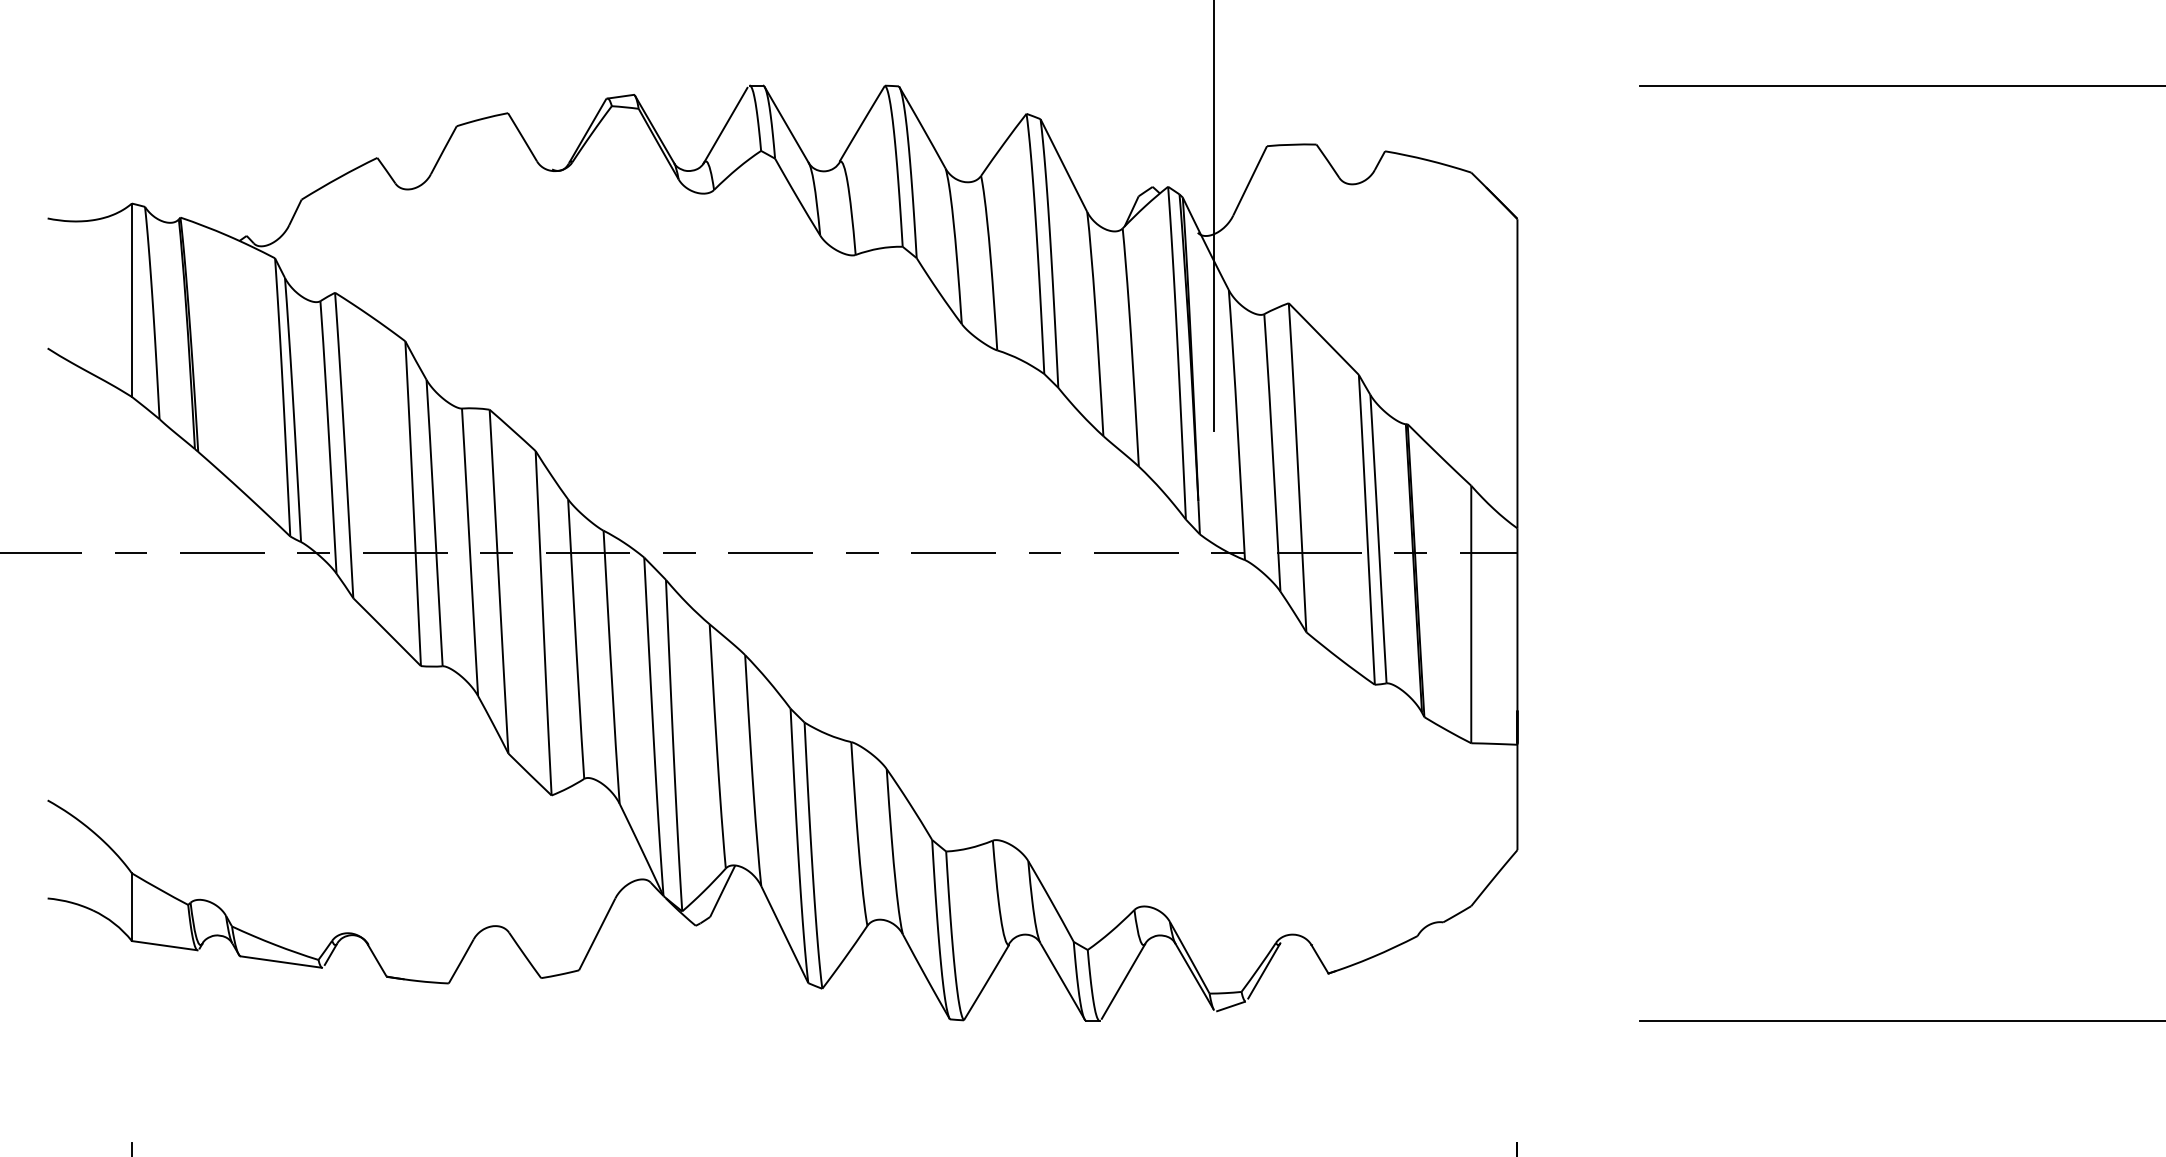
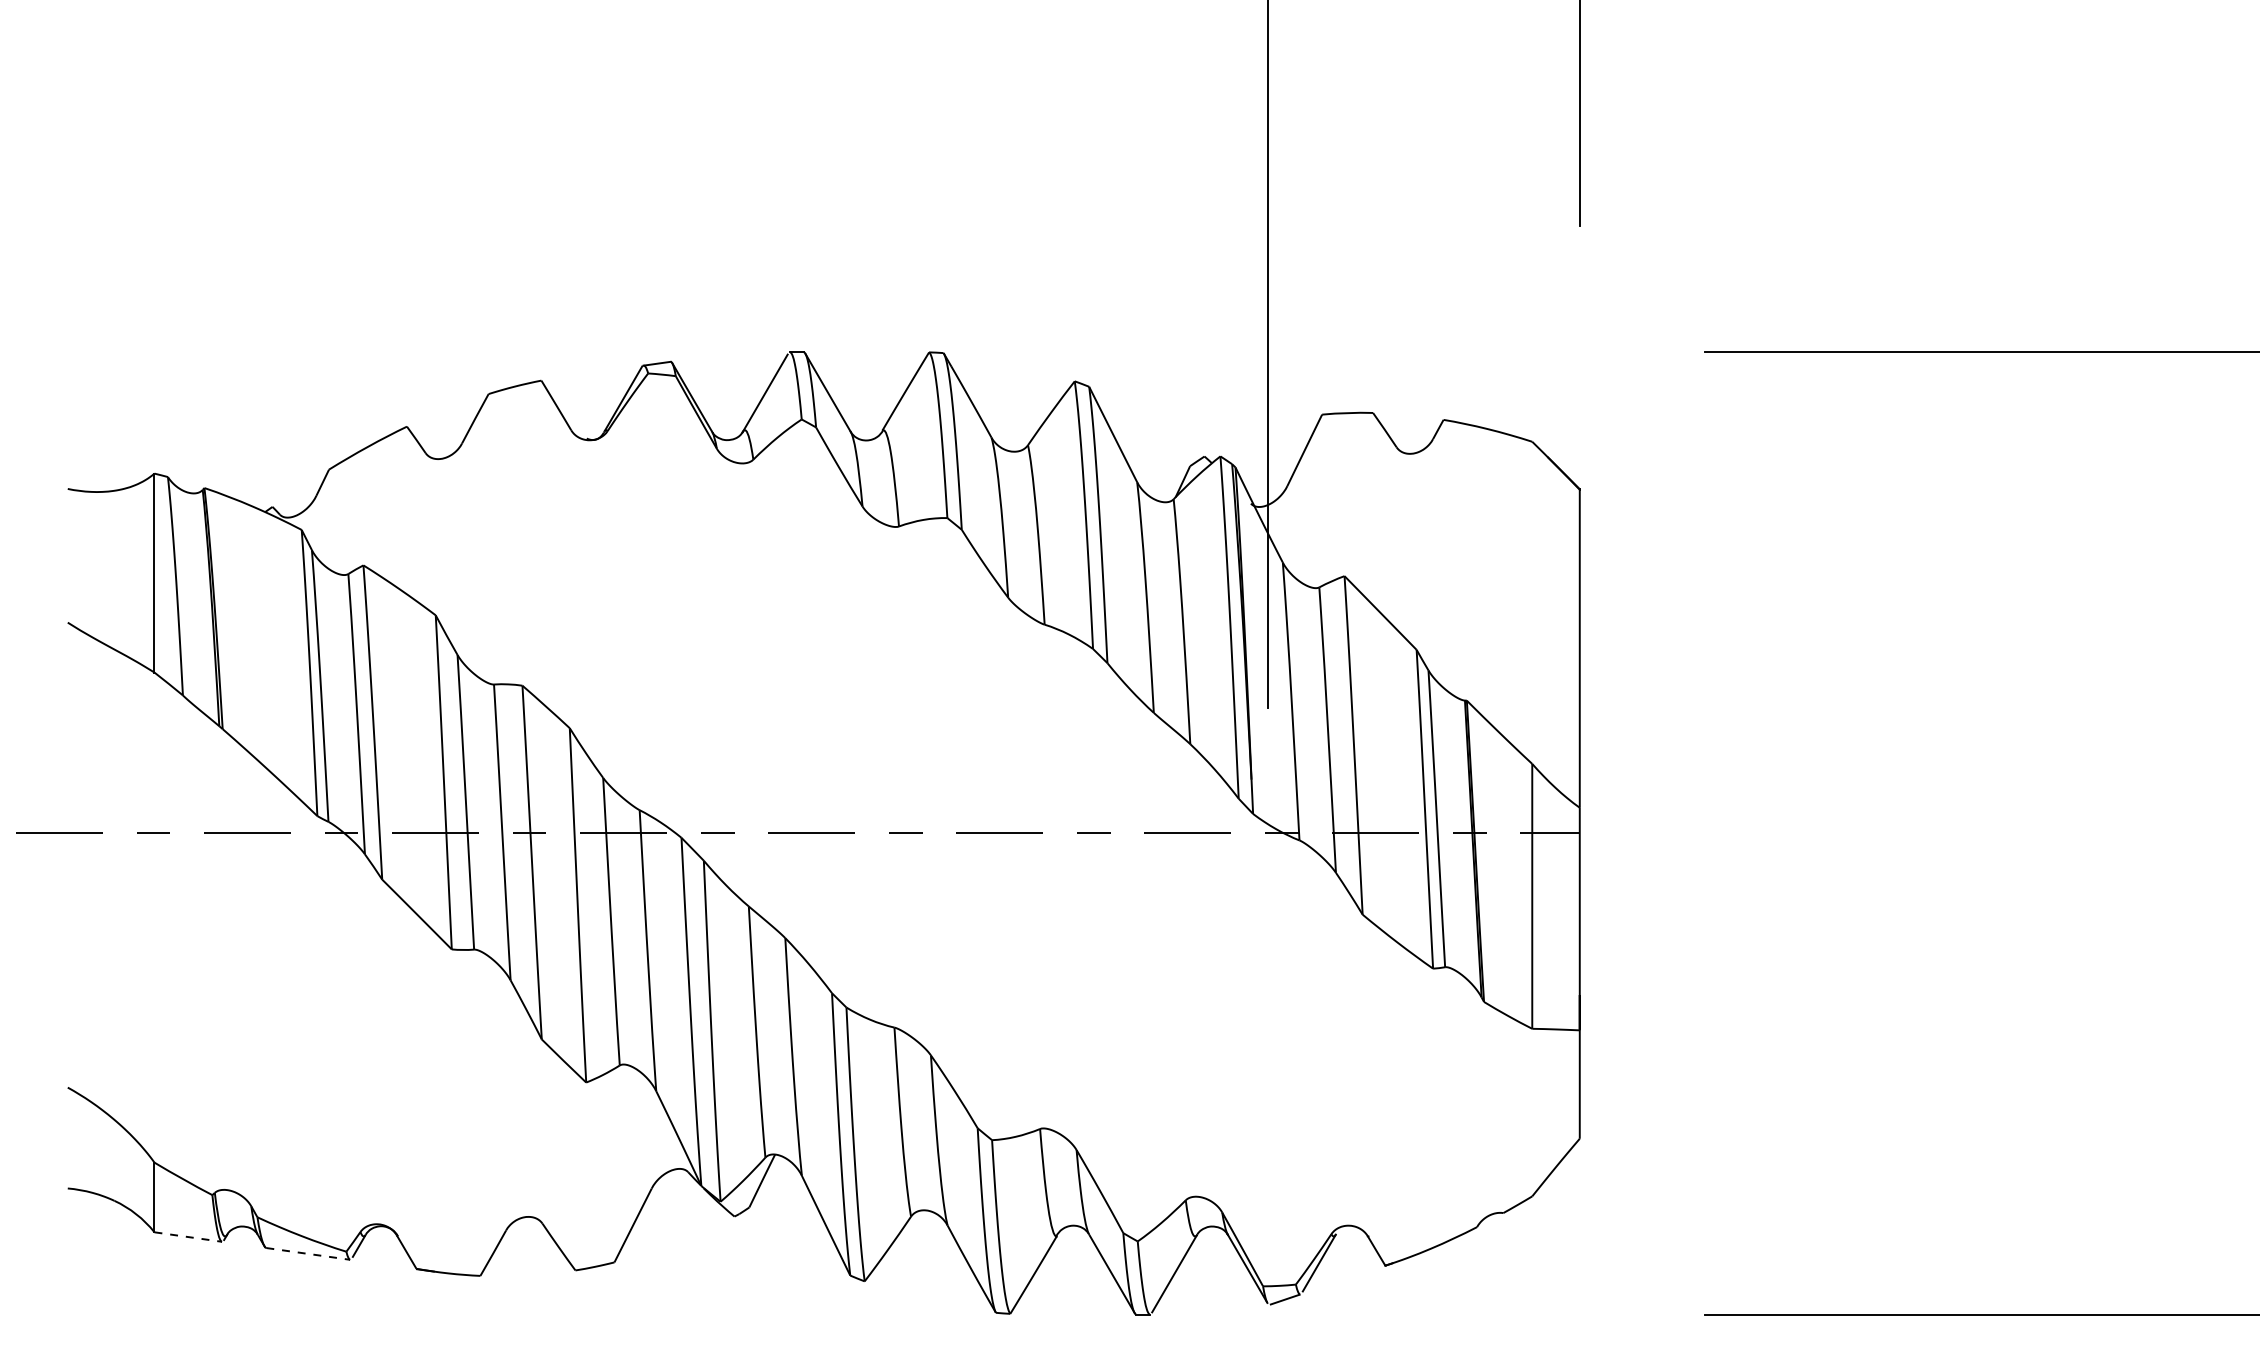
line: (164, 946) -> (188, 1237), solid -> dashed
line: (281, 961) -> (308, 1253), solid -> dashed

